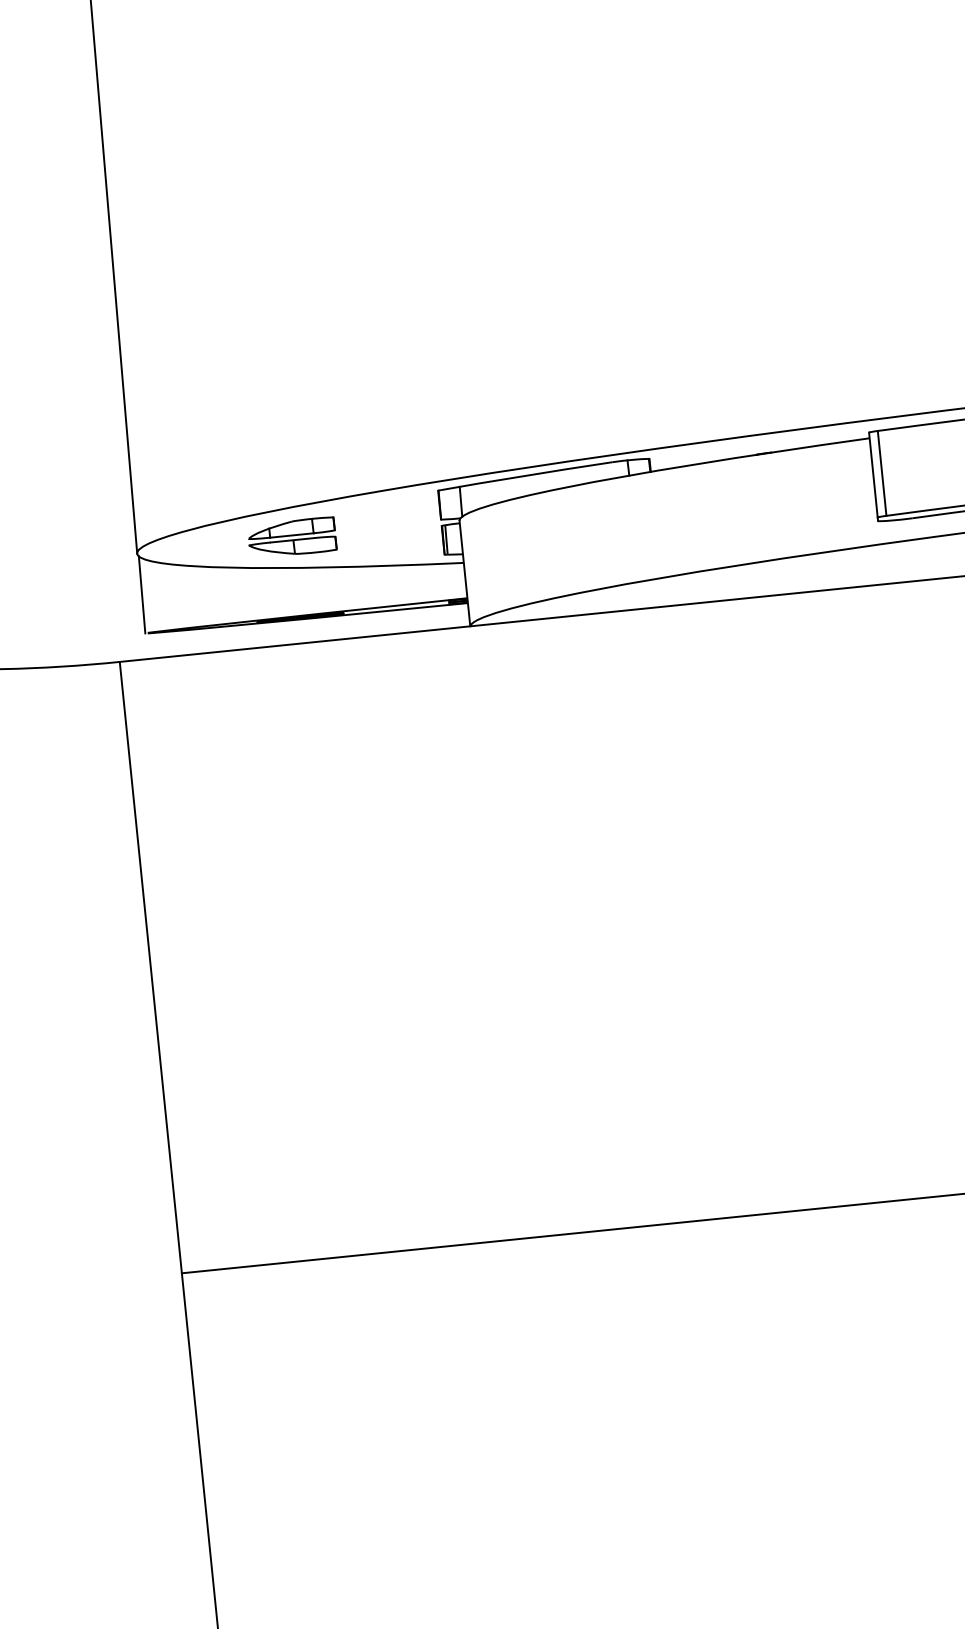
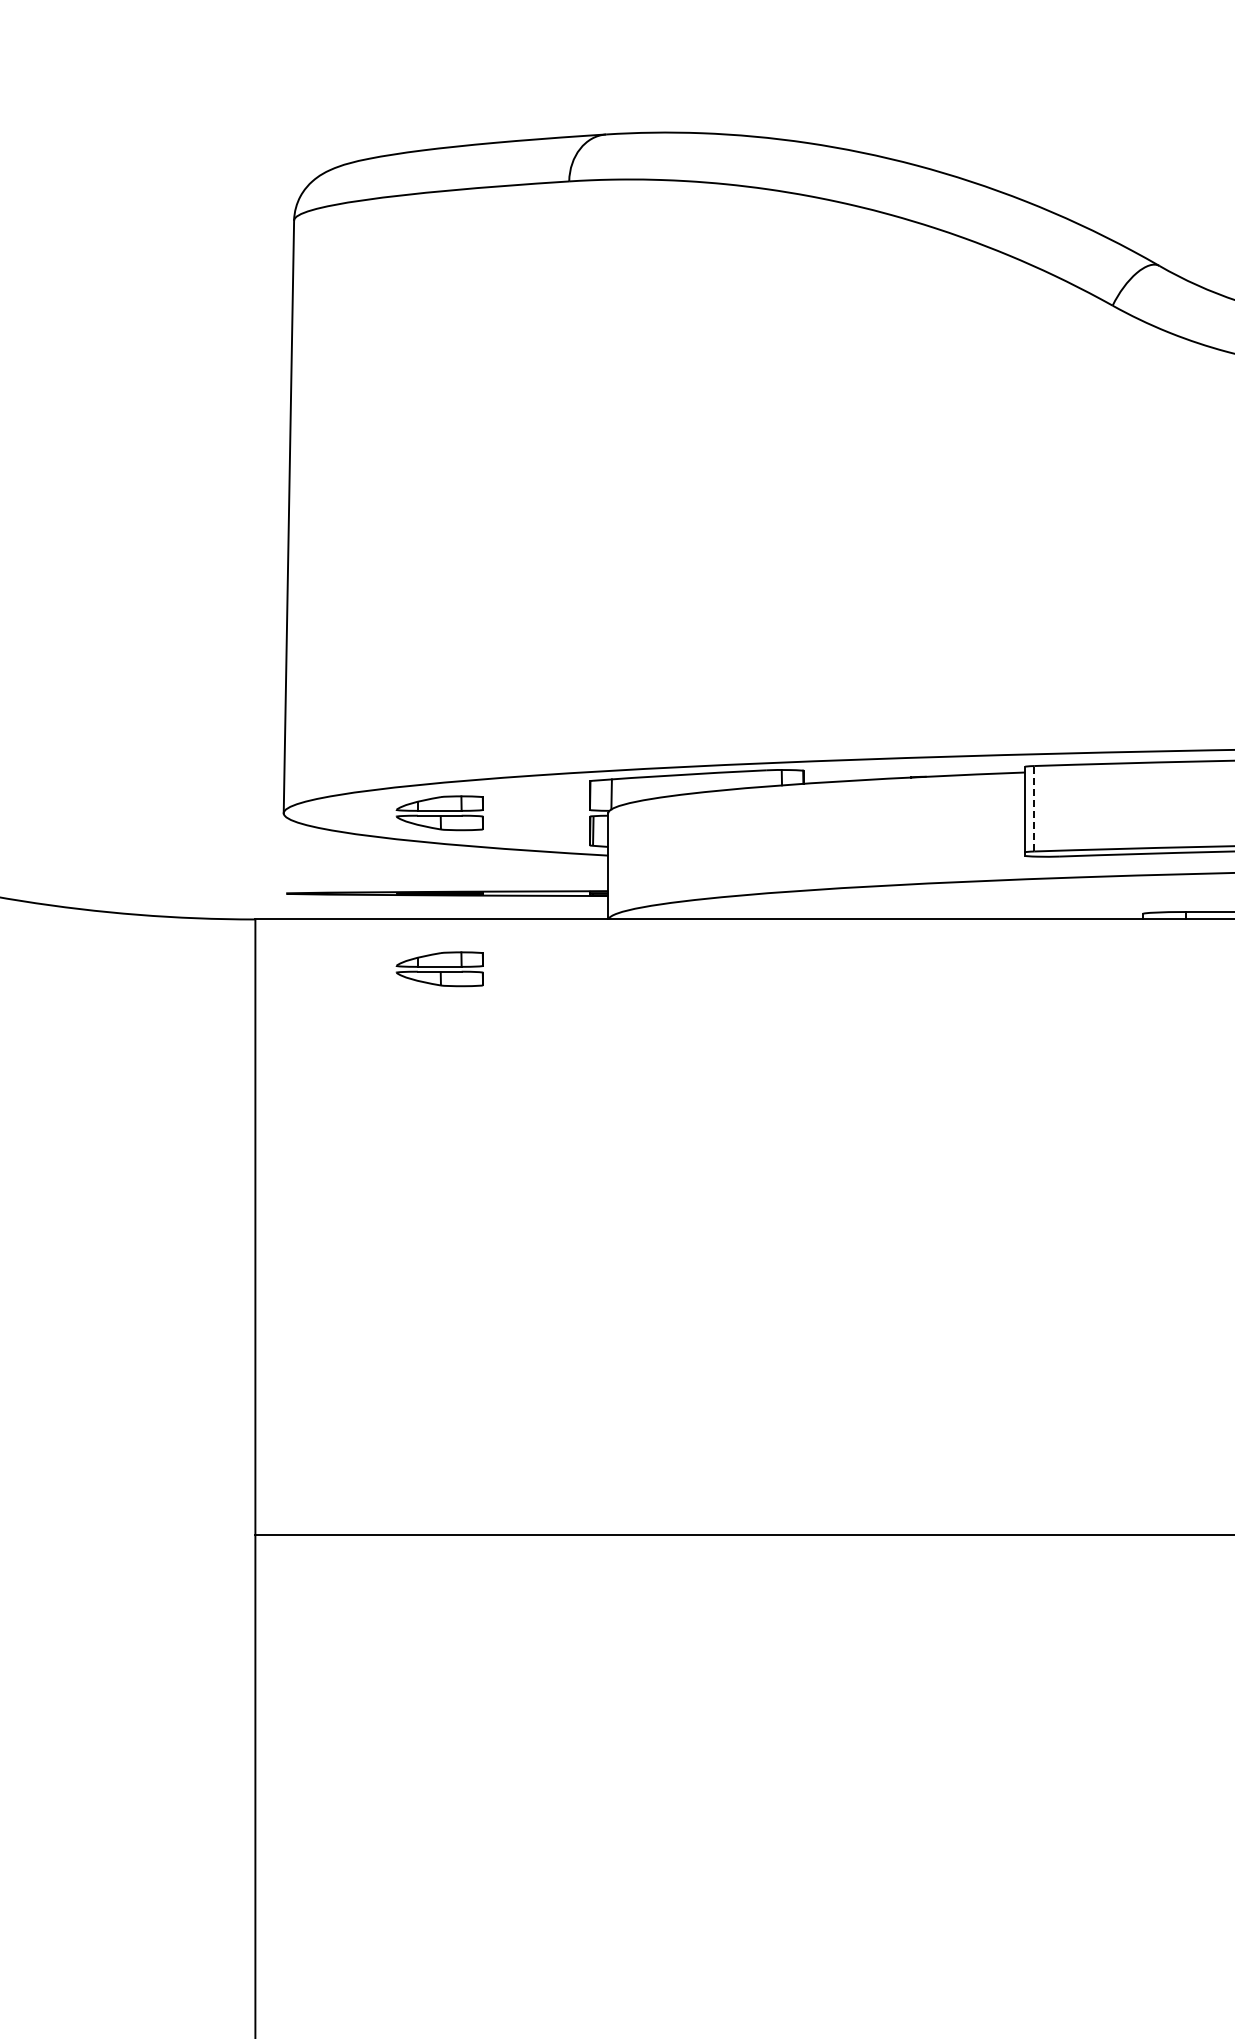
line: (882, 473) -> (1034, 808), solid -> dashed
line: (142, 594) -> (284, 854), removed
part: (307, 693) -> (439, 969), added

